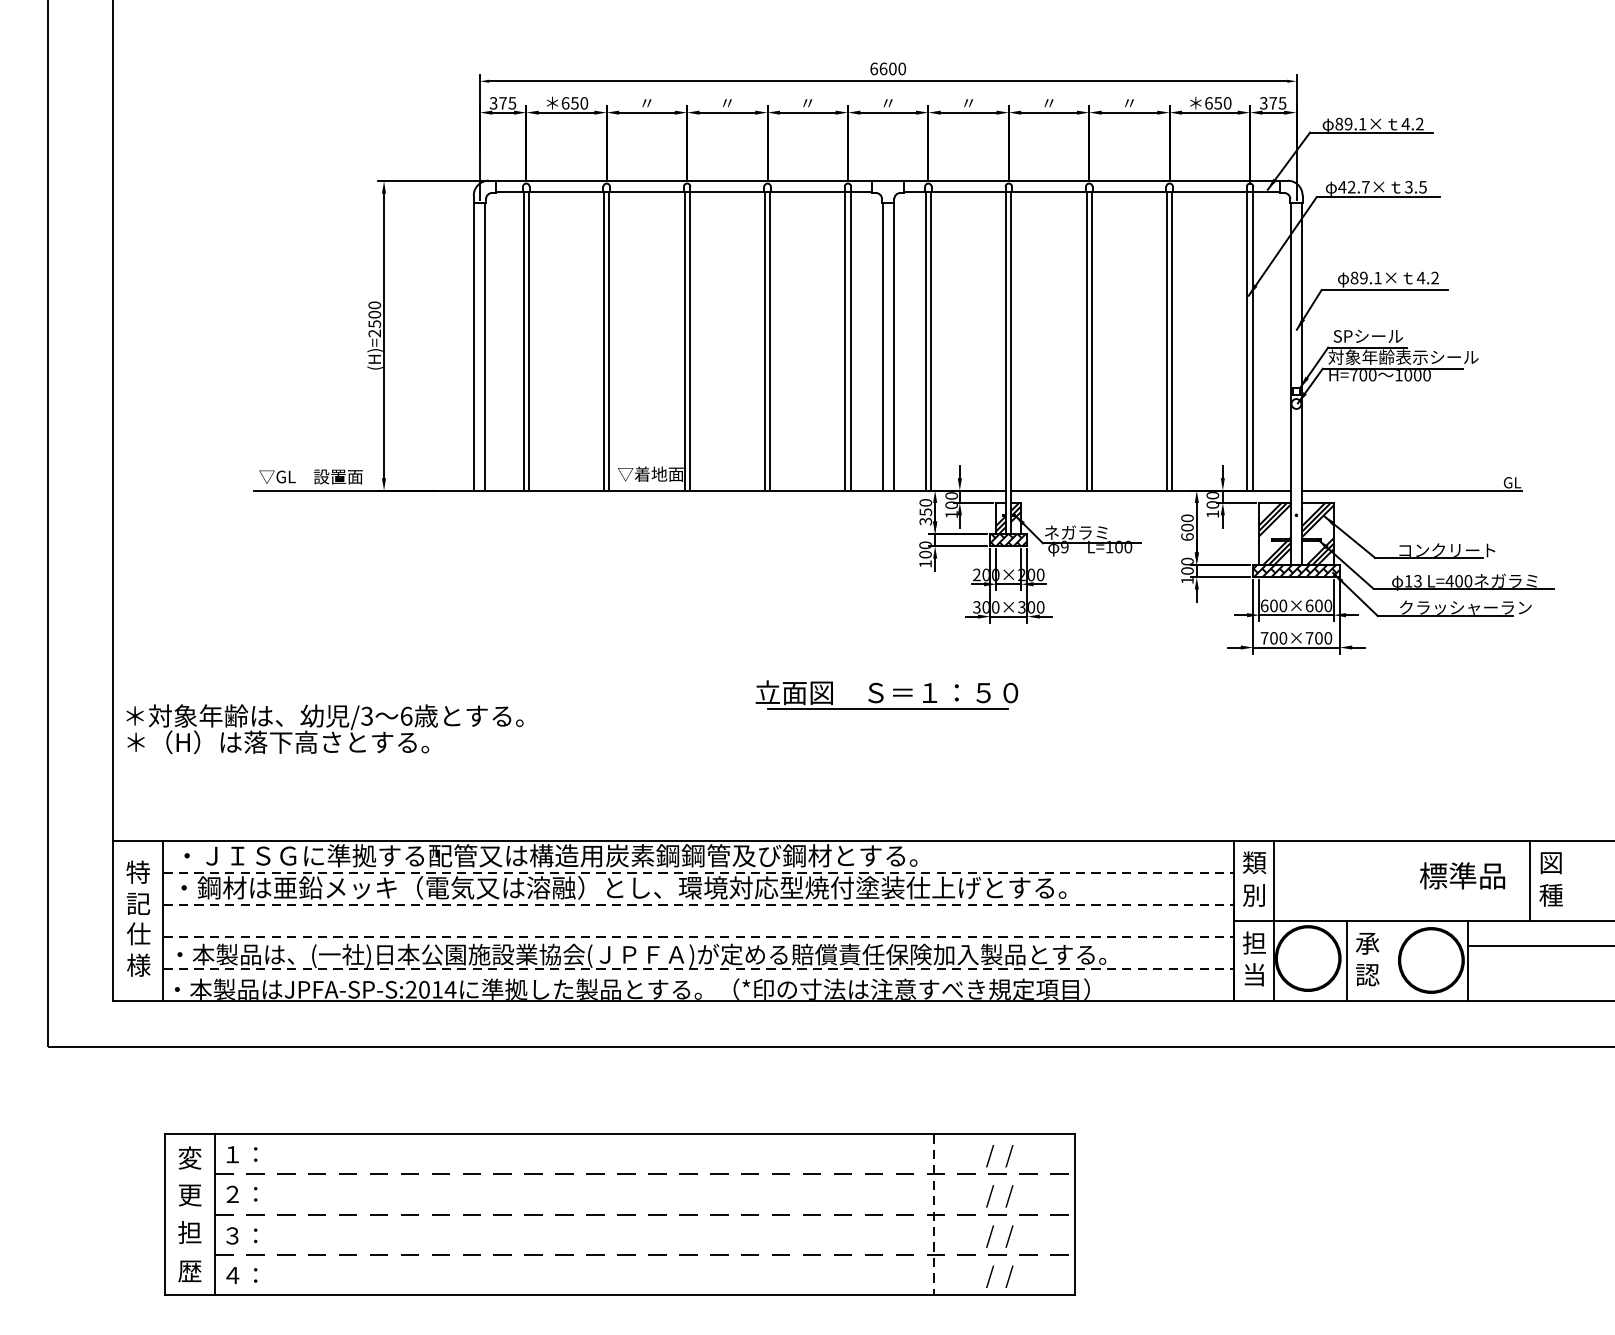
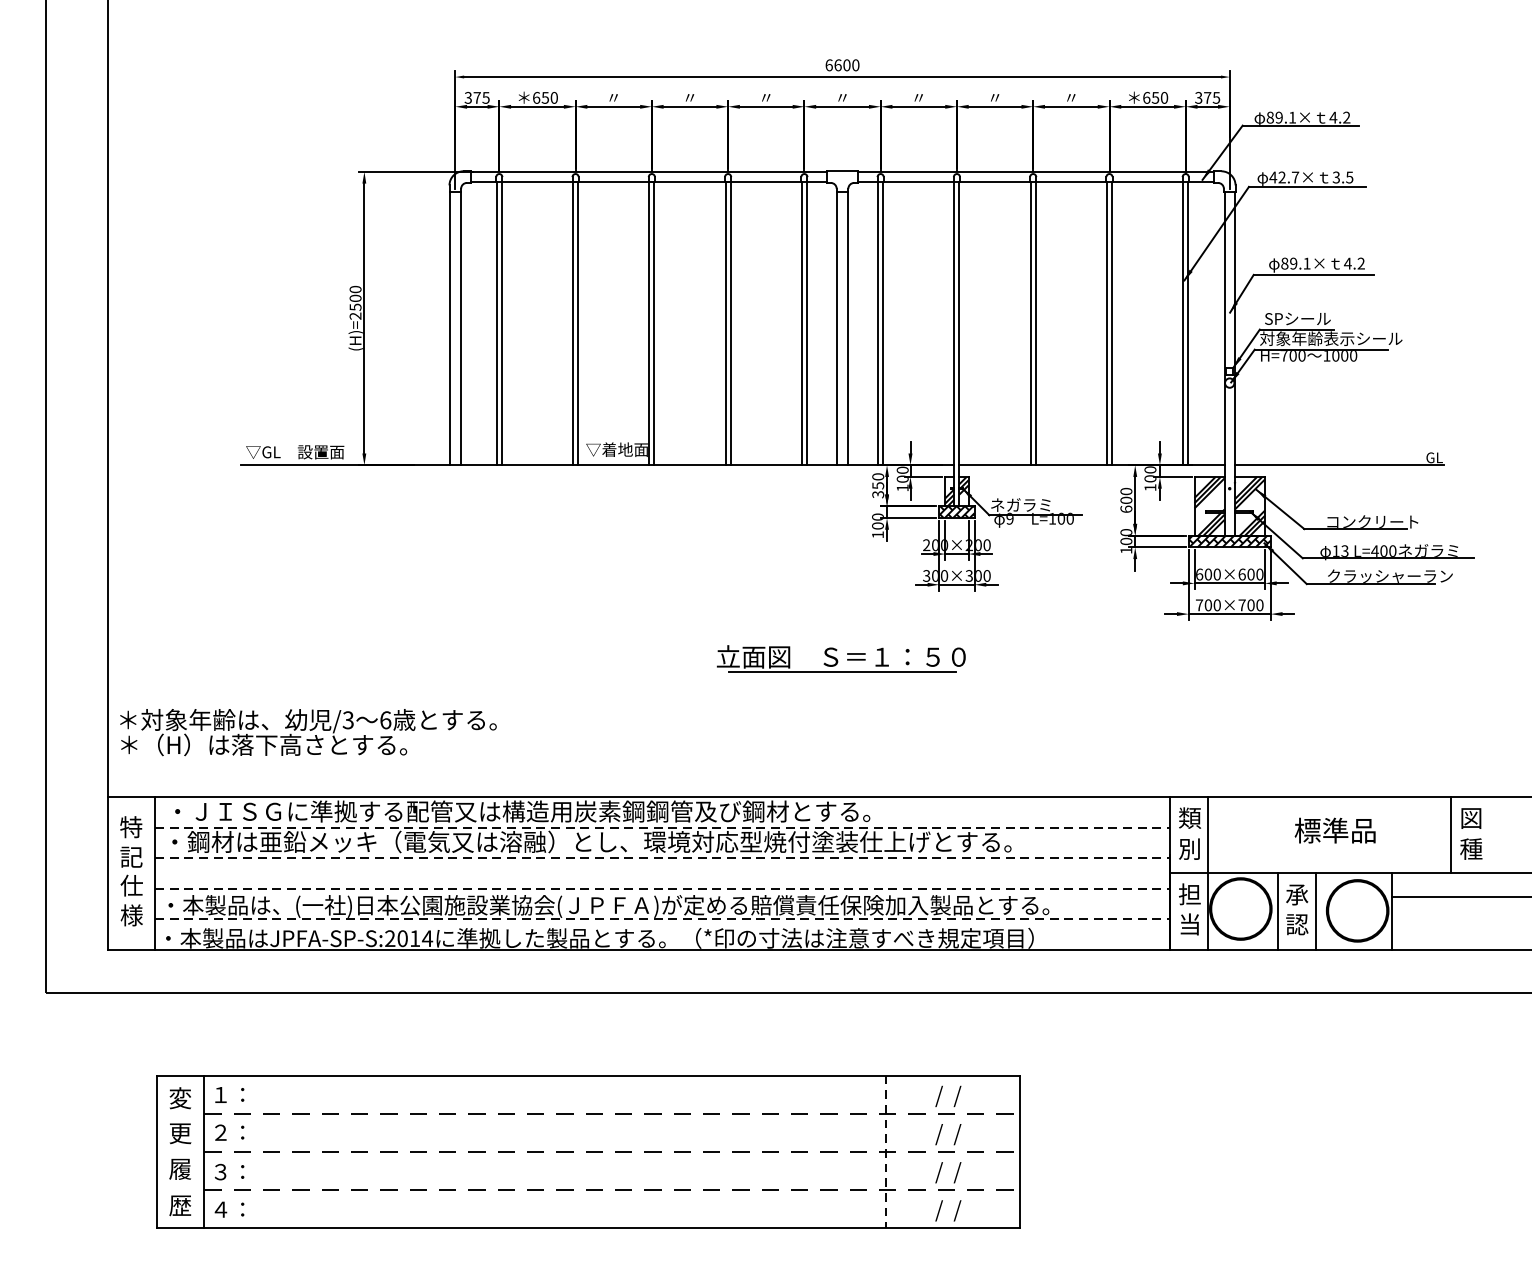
text: (325, 729) -> (308, 732), moved
text: (1461, 875) -> (1334, 830), moved
line: (1386, 961) -> (1315, 911), added
text: (190, 1232) -> (180, 1168), 担 -> 履

